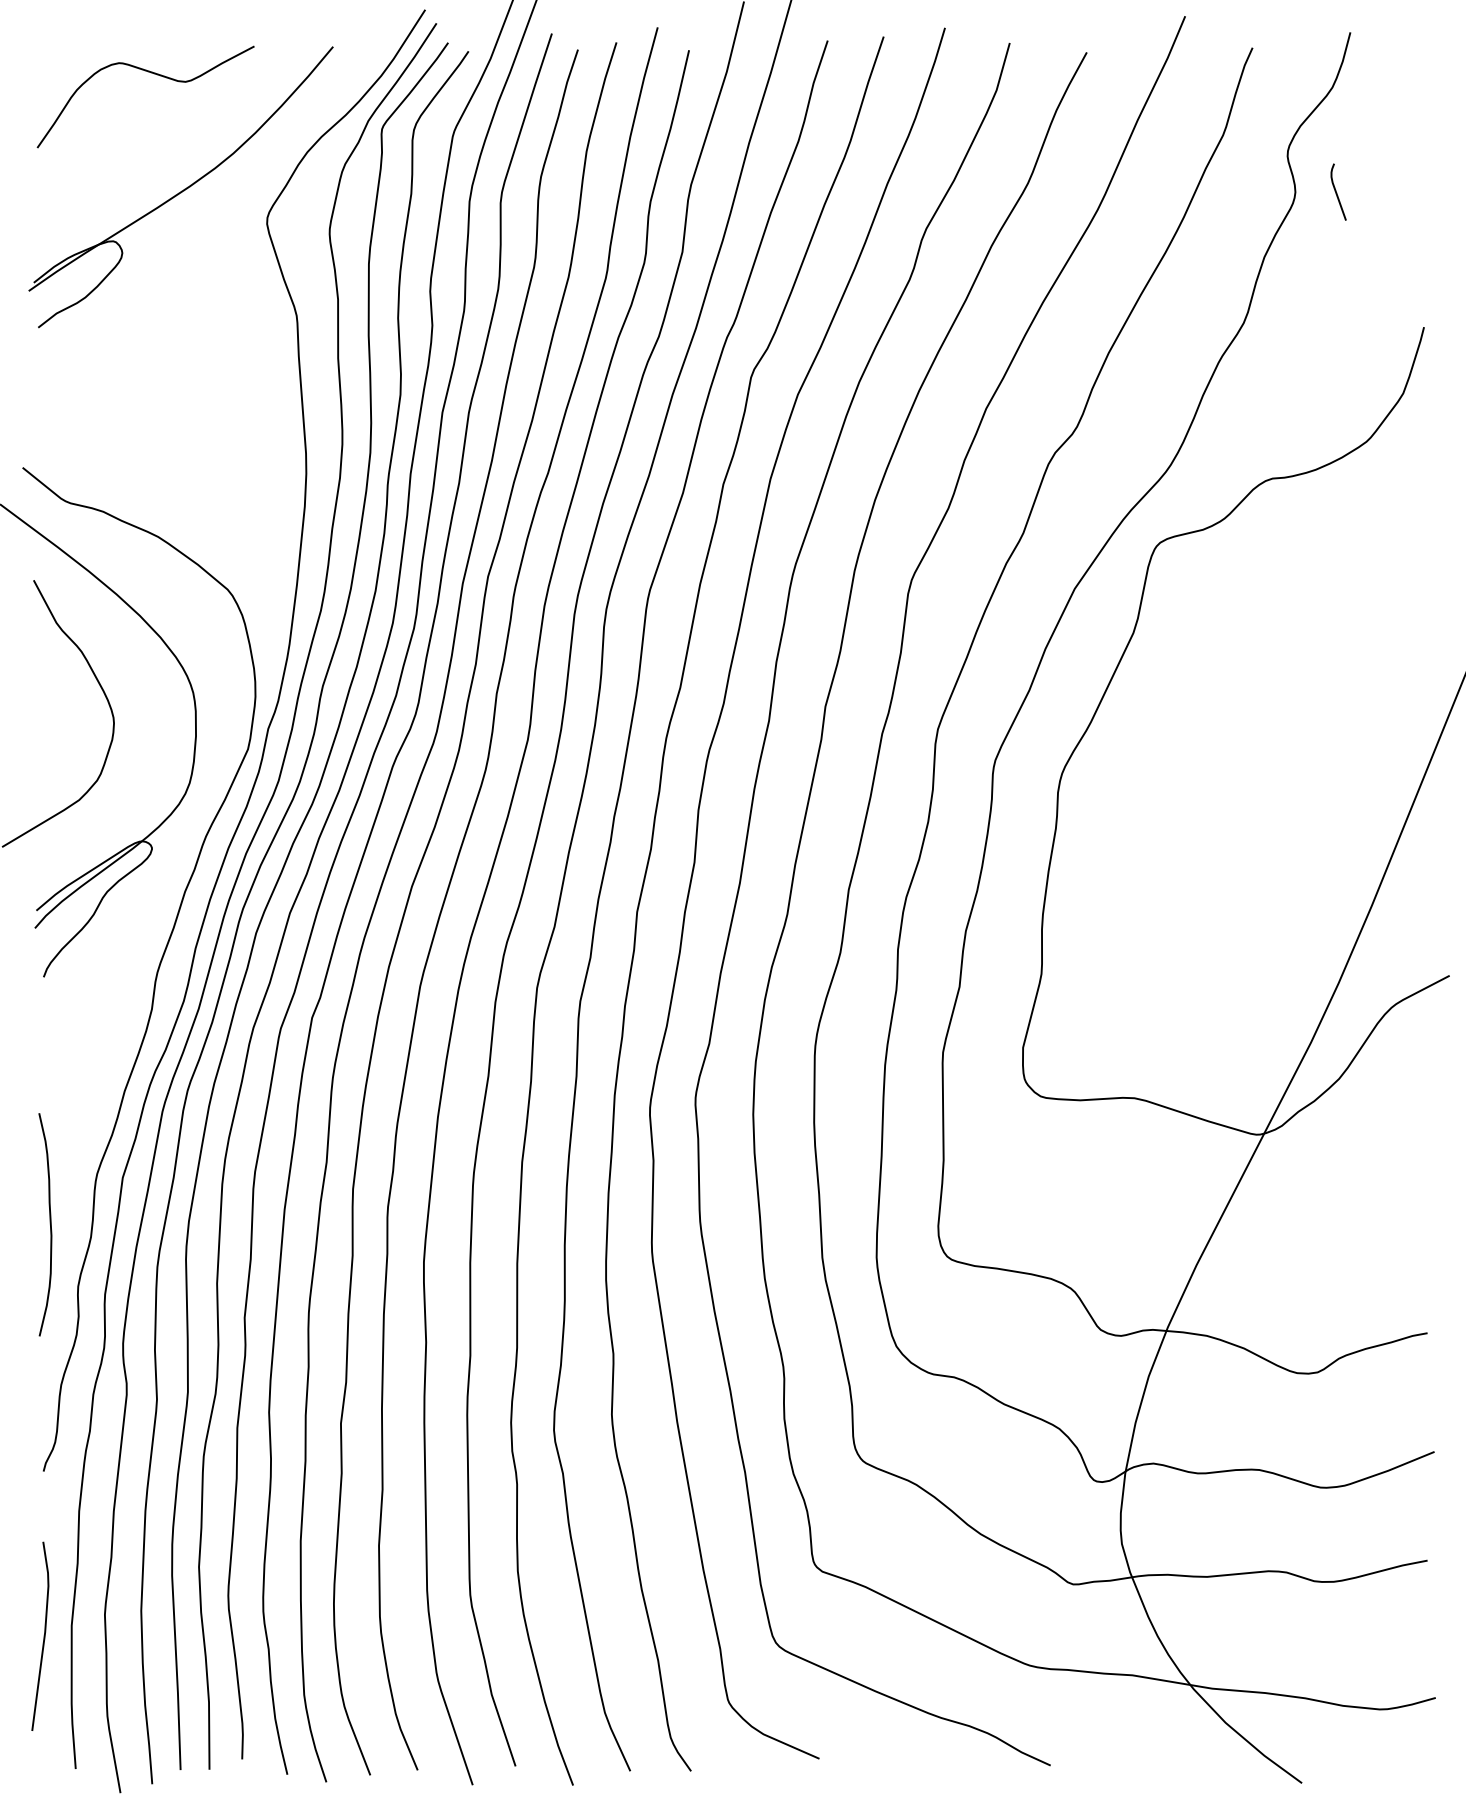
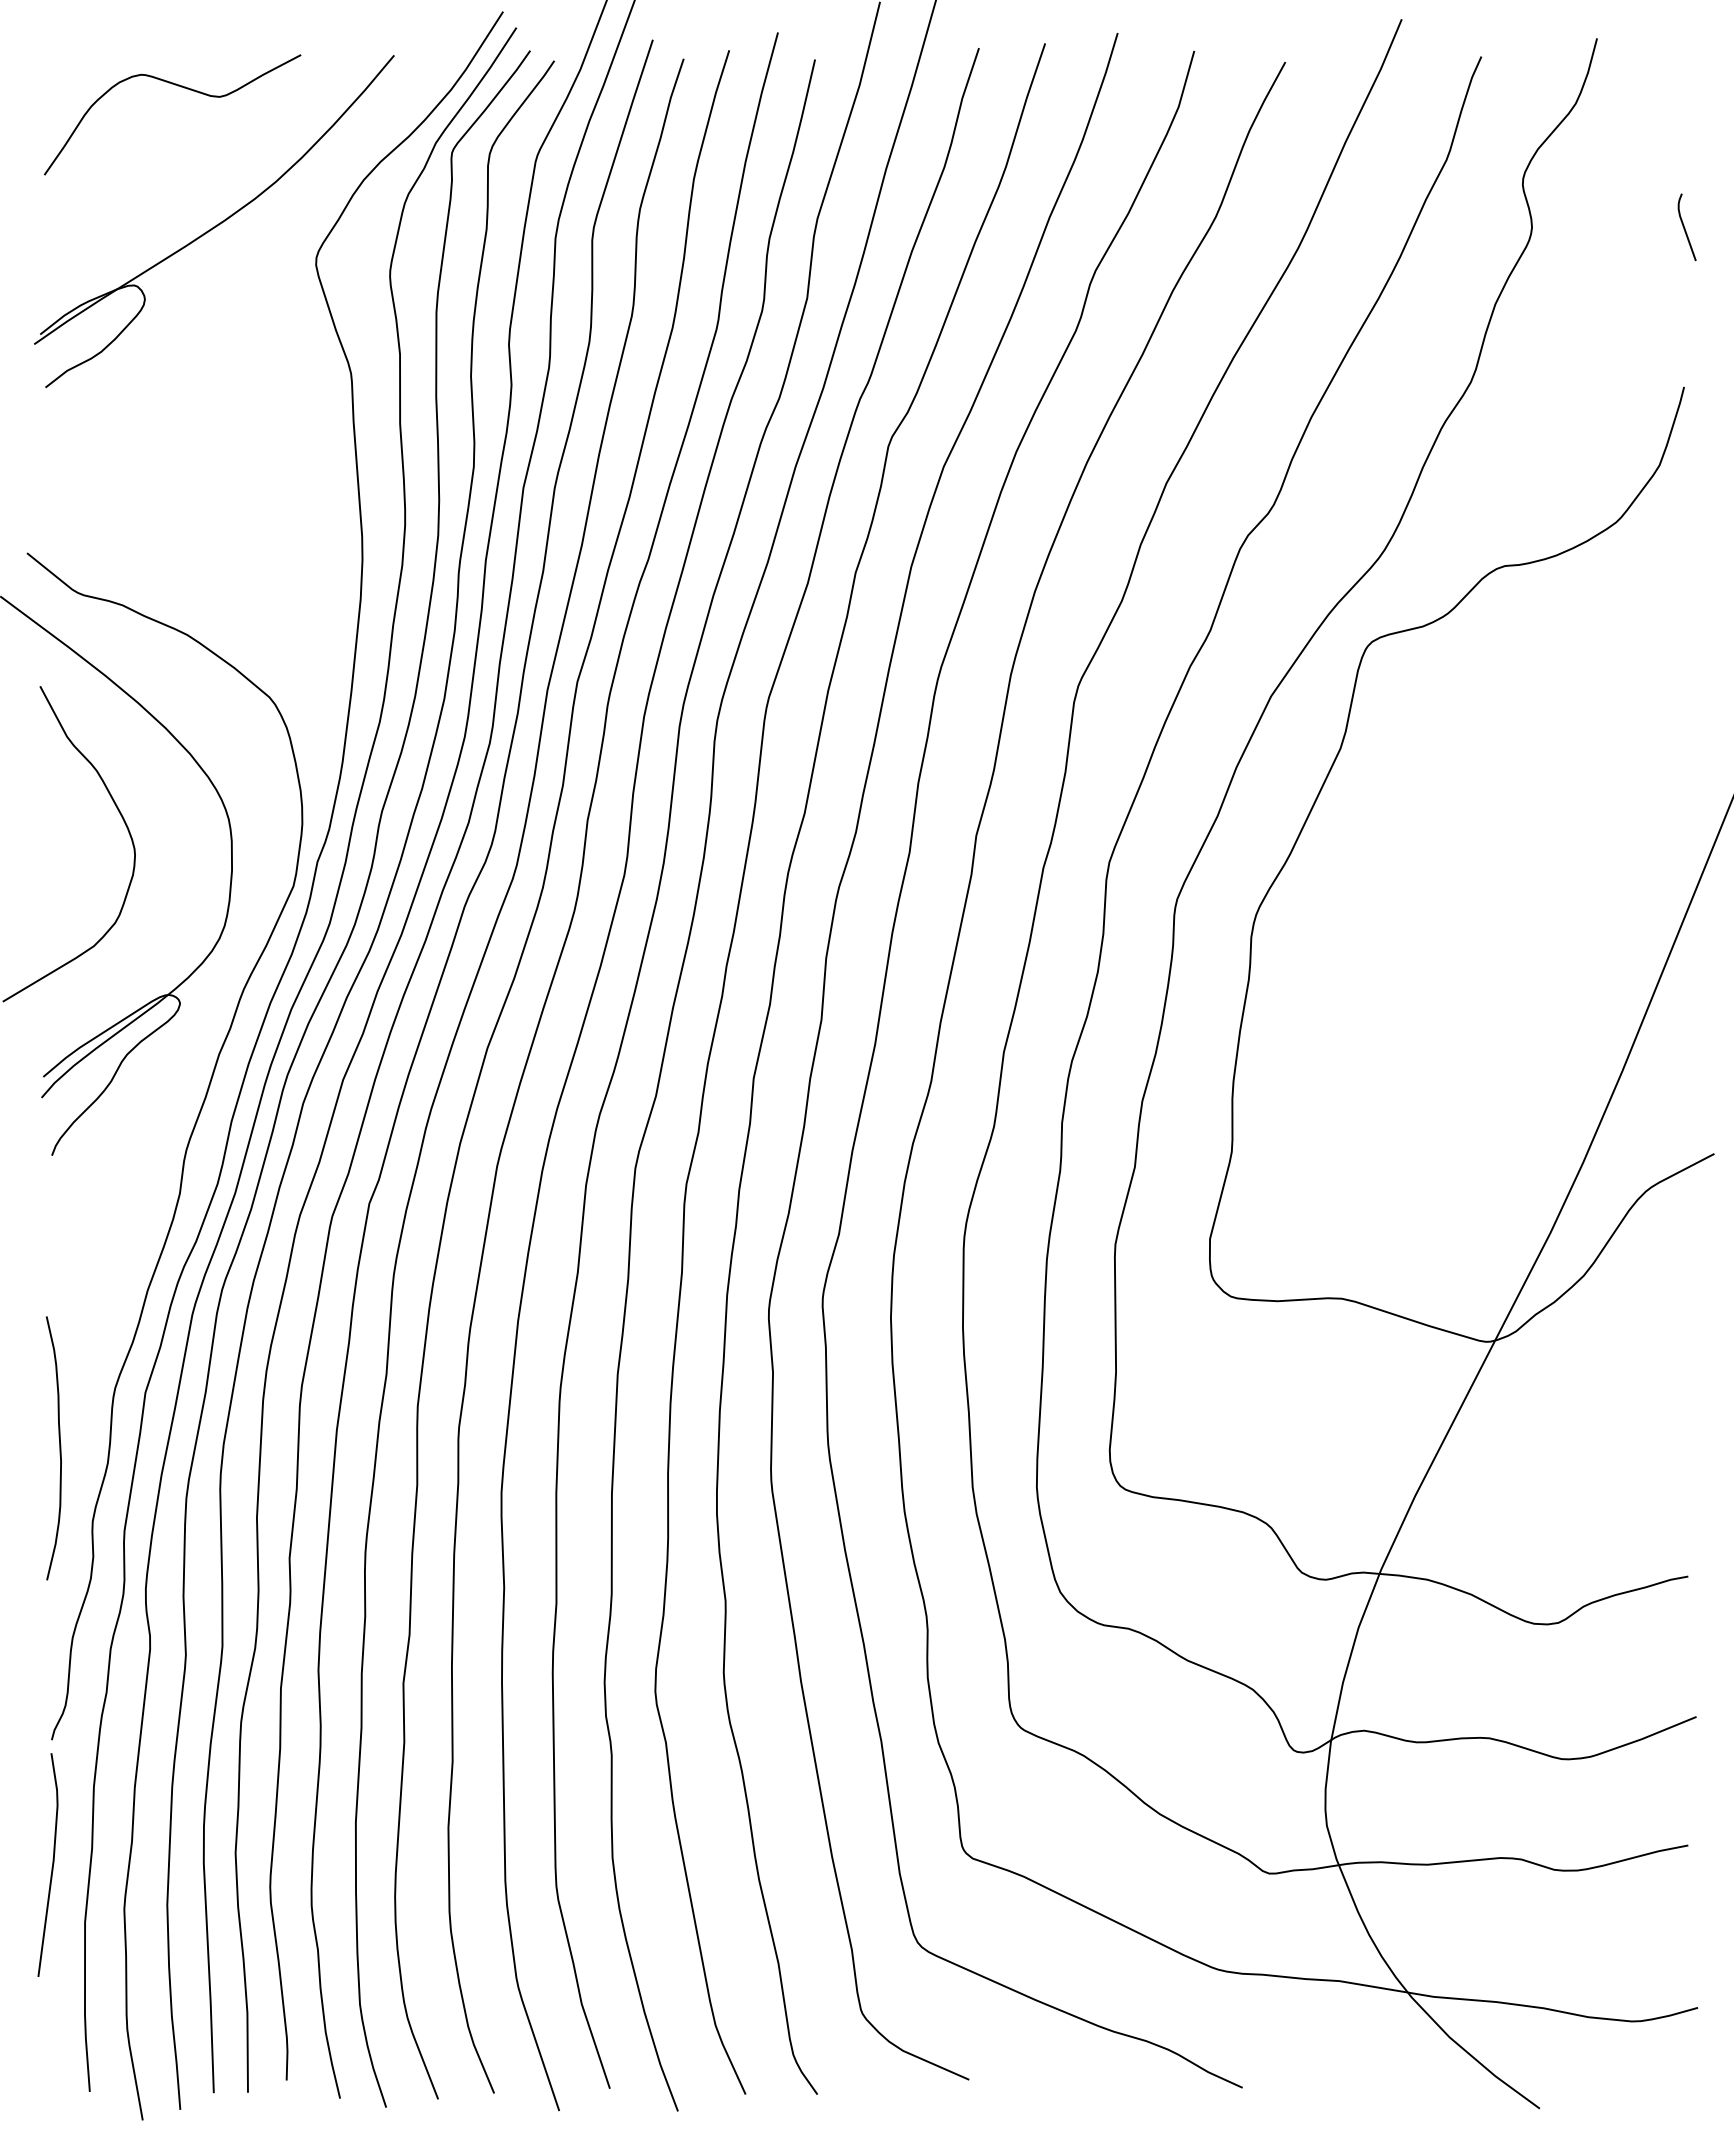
curve: (1337, 193) -> (1685, 228), moved
line: (44, 1635) -> (52, 1864), moved

